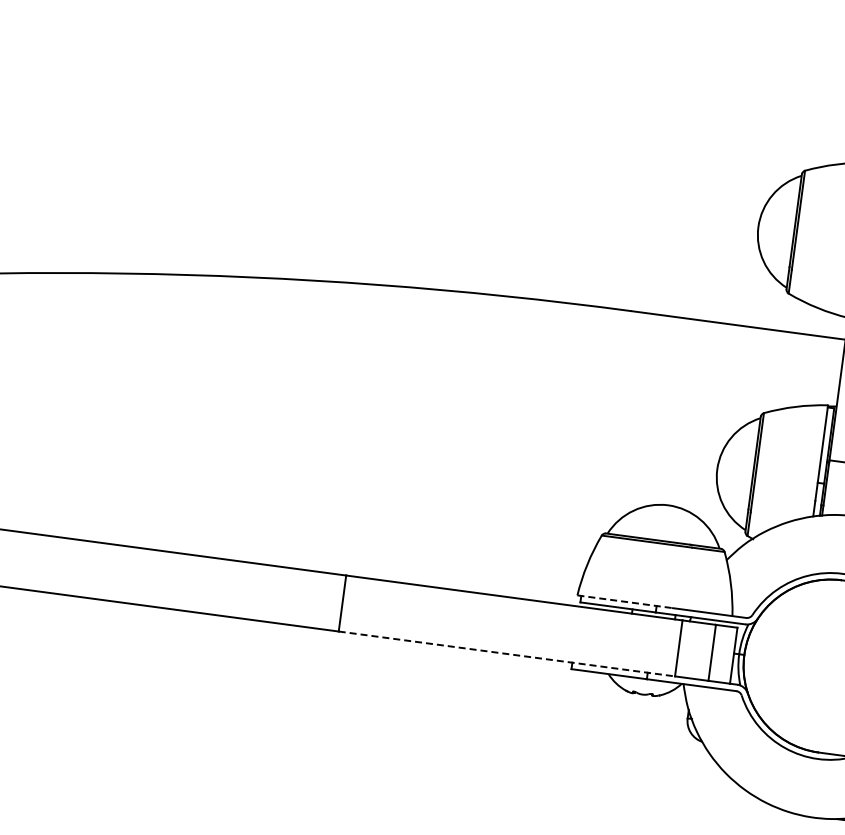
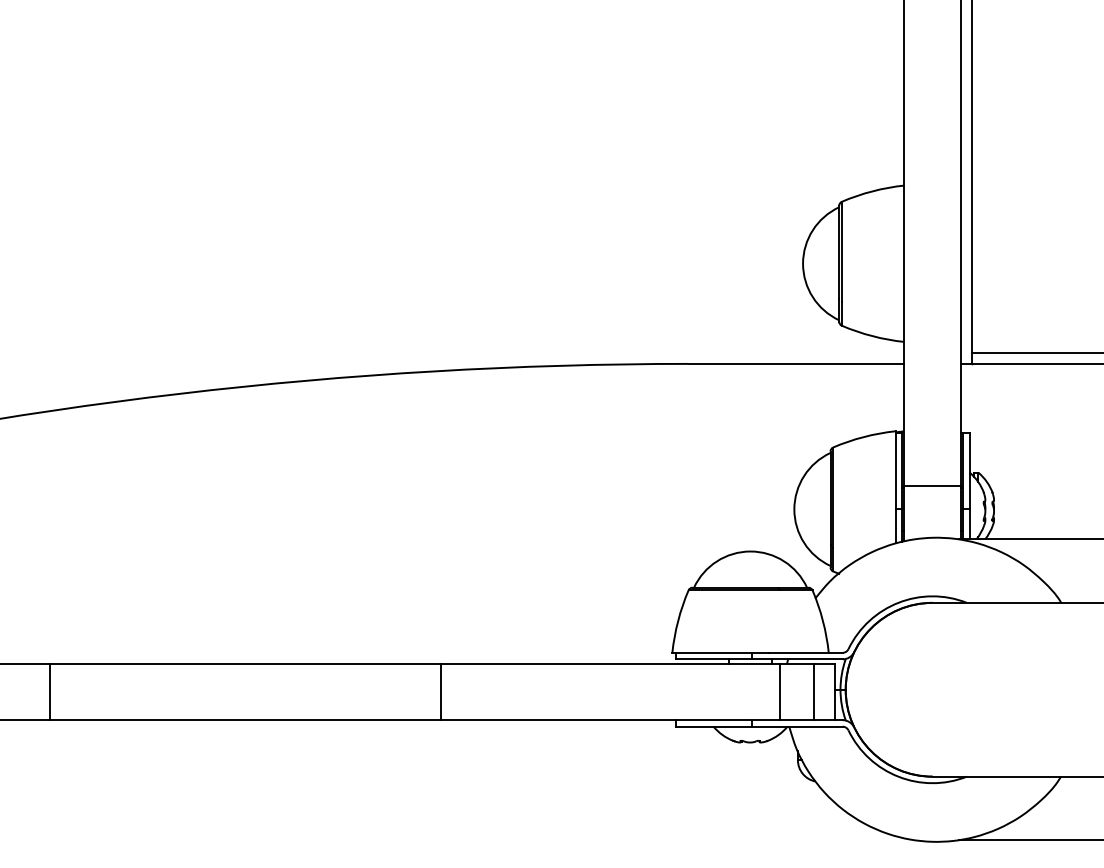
line: (626, 601) -> (721, 652), dashed -> solid
line: (507, 654) -> (610, 720), dashed -> solid

